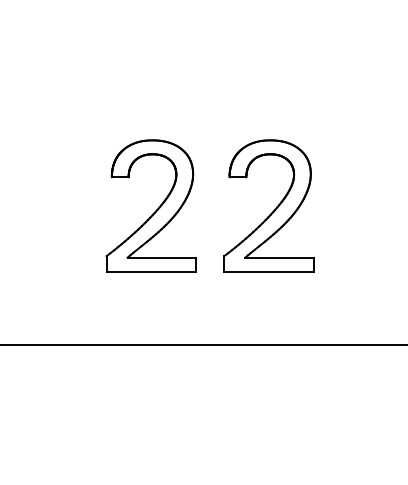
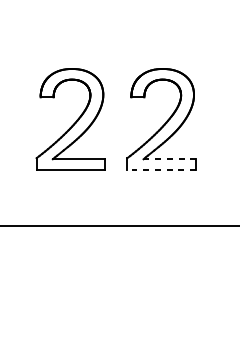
line: (279, 257) -> (169, 159), solid -> dashed
line: (268, 271) -> (161, 170), solid -> dashed

